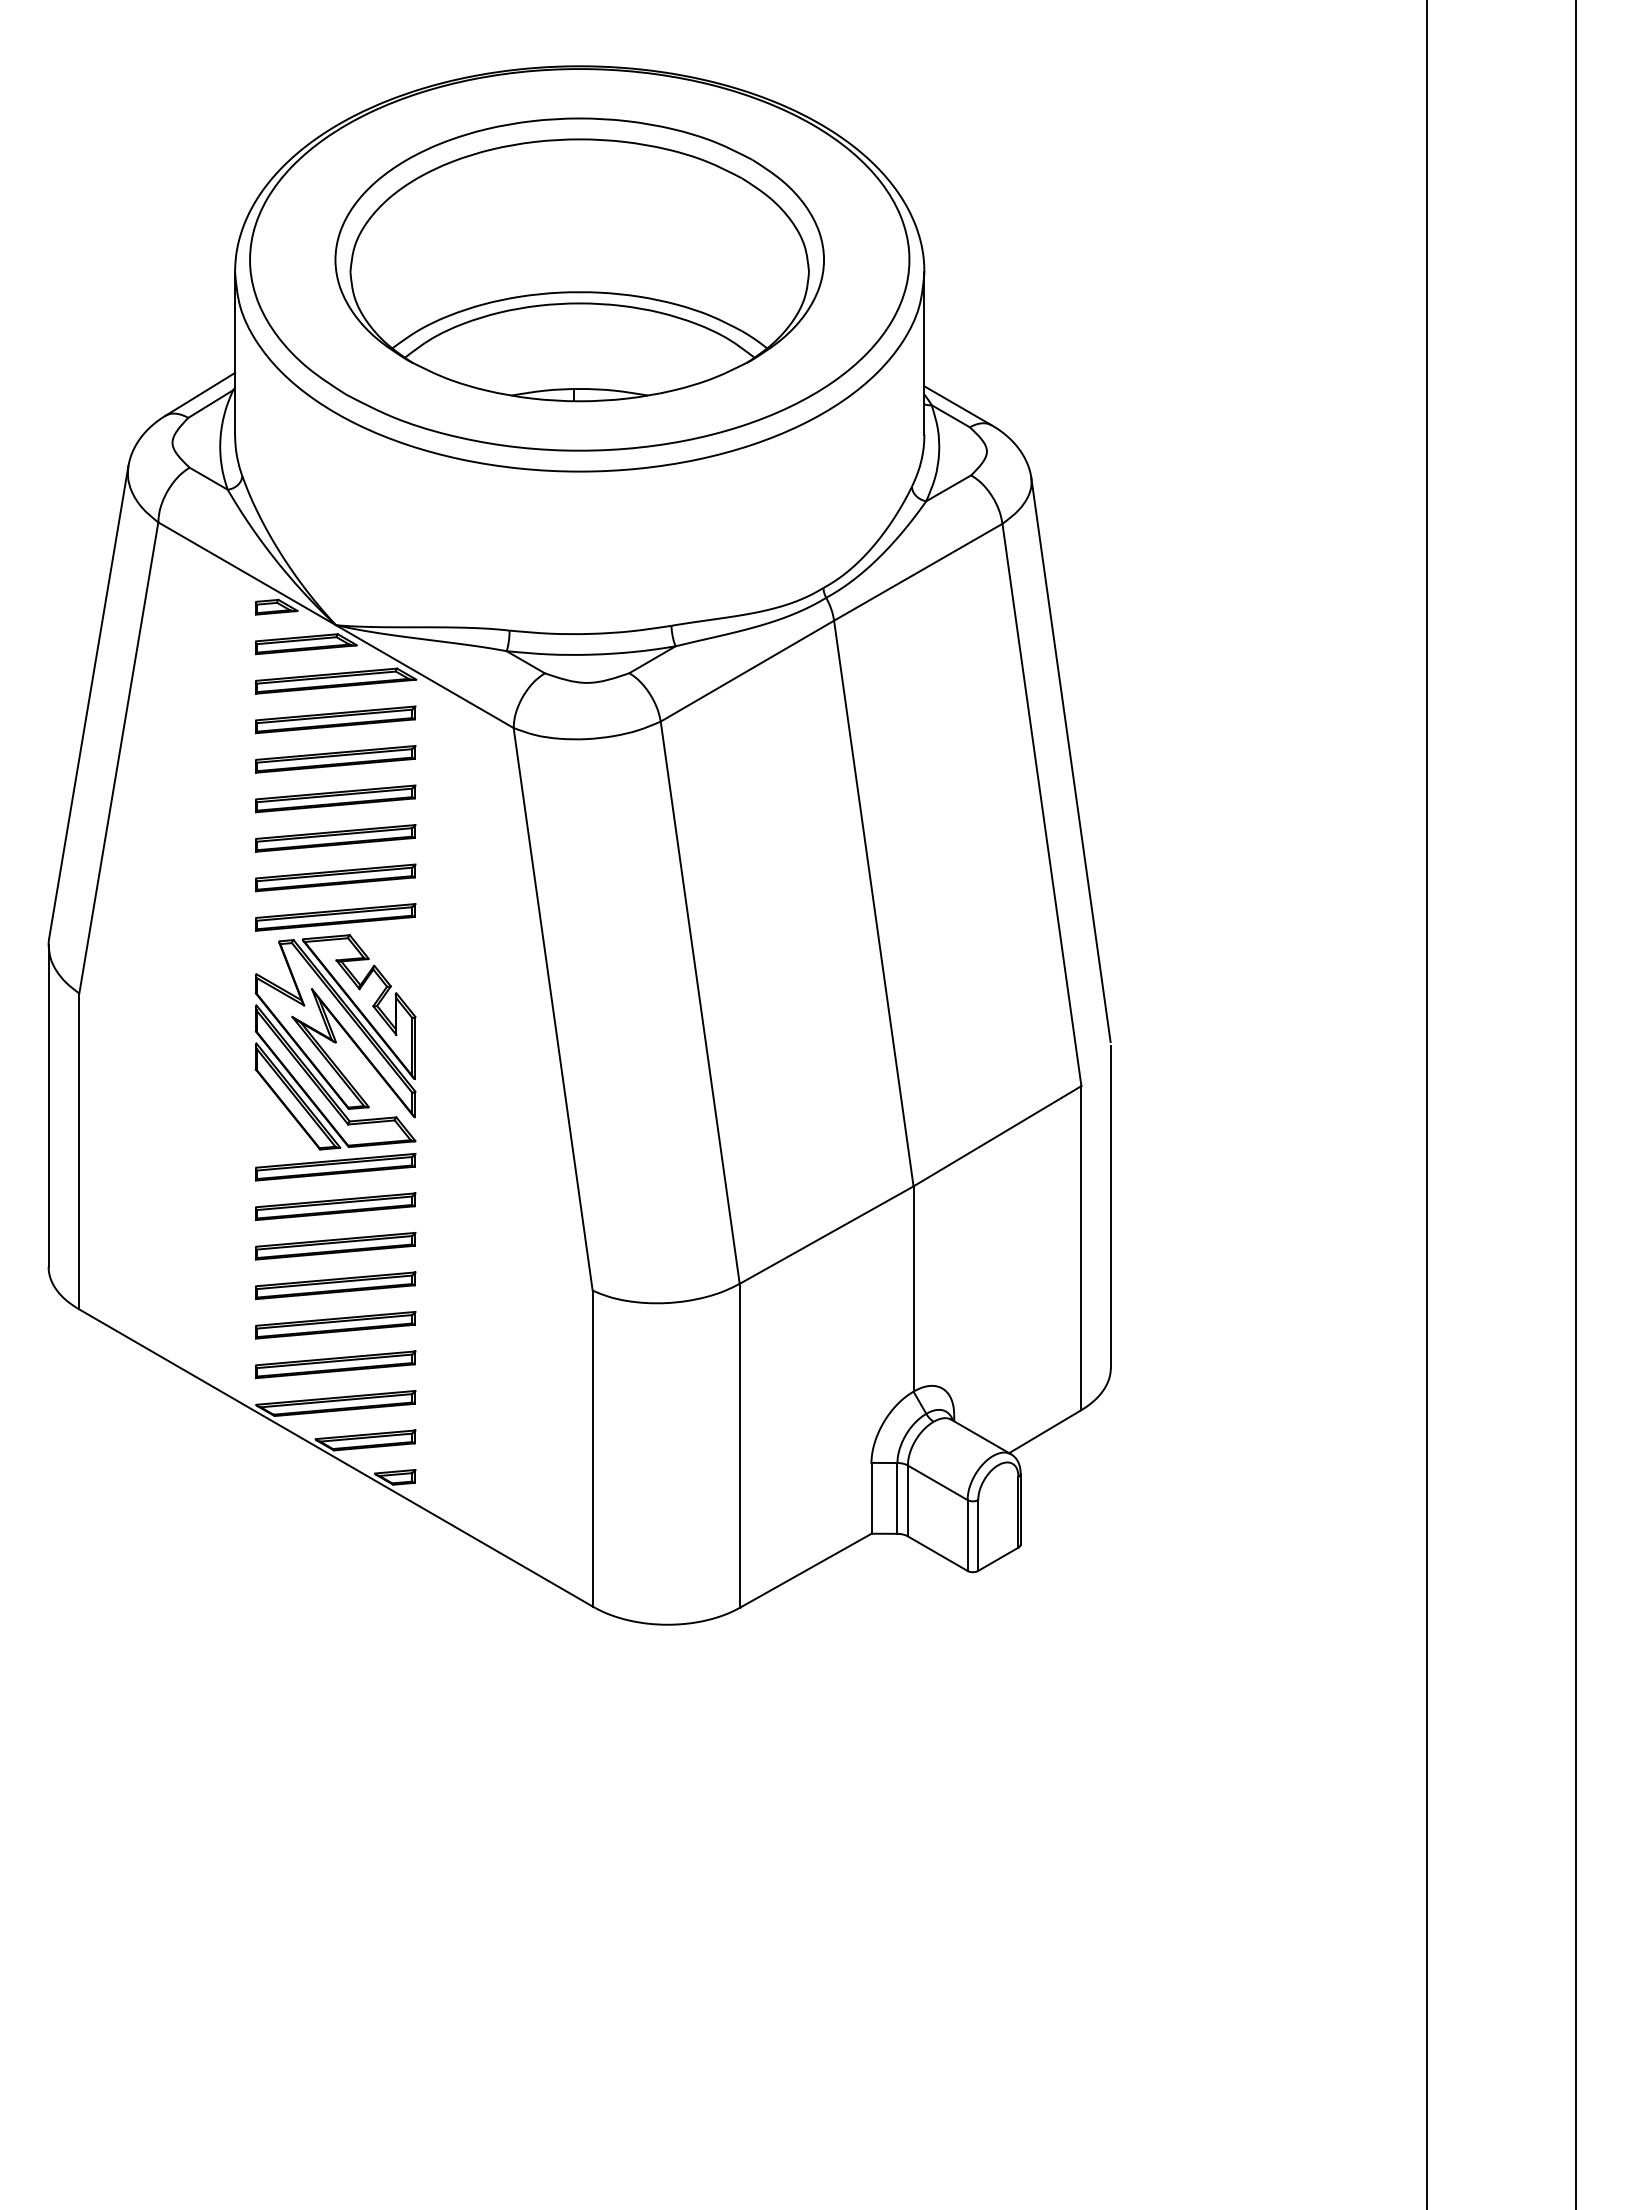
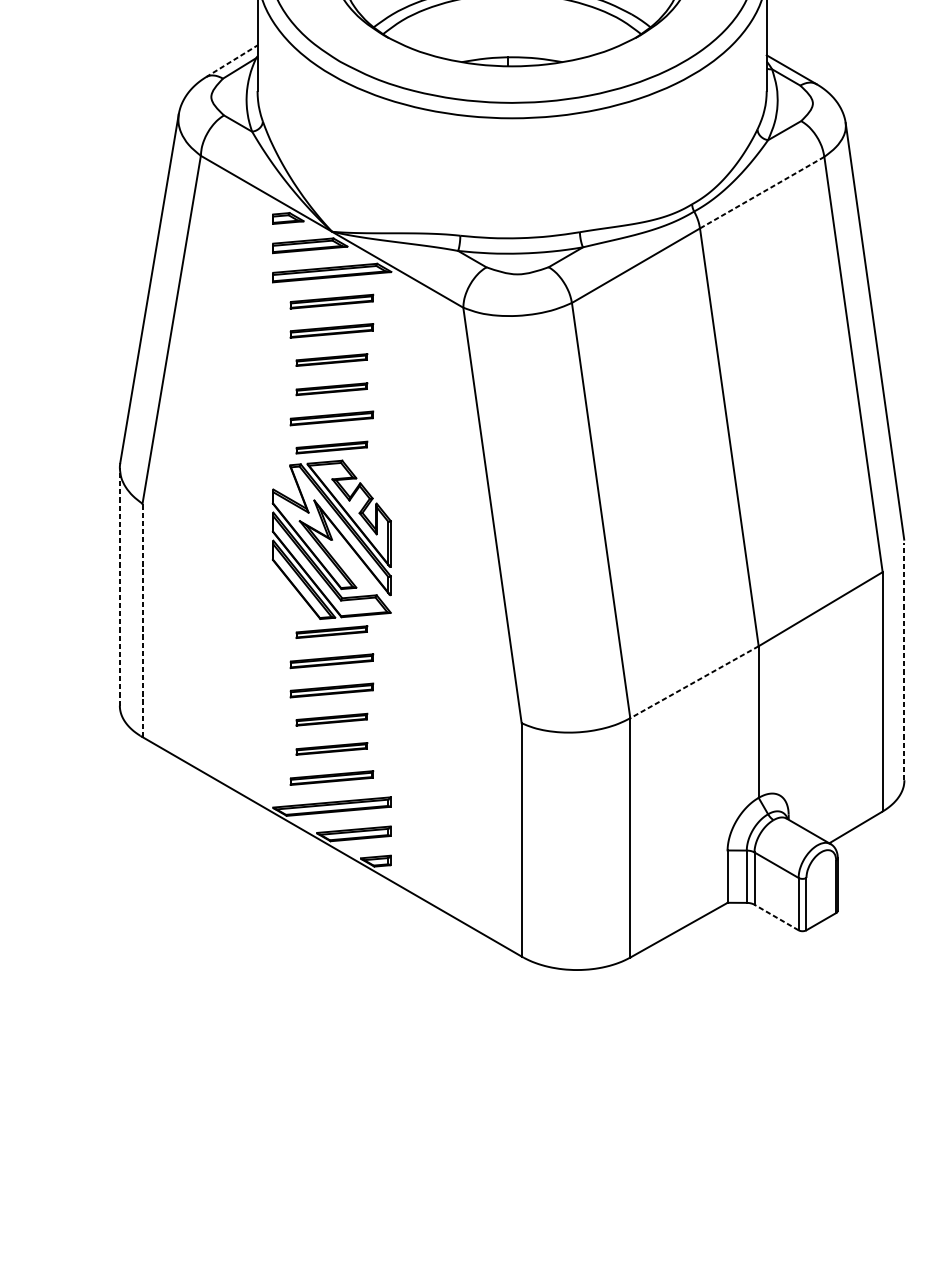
line: (200, 394) -> (232, 61), solid -> dashed
line: (917, 572) -> (761, 192), solid -> dashed
part: (335, 719) -> (331, 301), size x0.7
part: (335, 759) -> (331, 330), size x0.7
part: (335, 798) -> (331, 359), size x0.6
part: (335, 838) -> (331, 389), size x0.6
part: (335, 877) -> (331, 418), size x0.7
part: (335, 917) -> (331, 447), size x0.6
line: (48, 1106) -> (119, 587), solid -> dashed
line: (79, 1151) -> (142, 620), solid -> dashed
part: (335, 1167) -> (331, 632), size x0.6
part: (335, 1206) -> (331, 661), size x0.7
line: (1110, 1206) -> (904, 661), solid -> dashed
line: (826, 1235) -> (694, 682), solid -> dashed
part: (335, 1246) -> (331, 690), size x0.7
part: (335, 1285) -> (331, 719), size x0.6
part: (335, 1325) -> (331, 749), size x0.6
part: (335, 1364) -> (331, 777), size x0.7
line: (937, 1553) -> (776, 917), solid -> dashed

